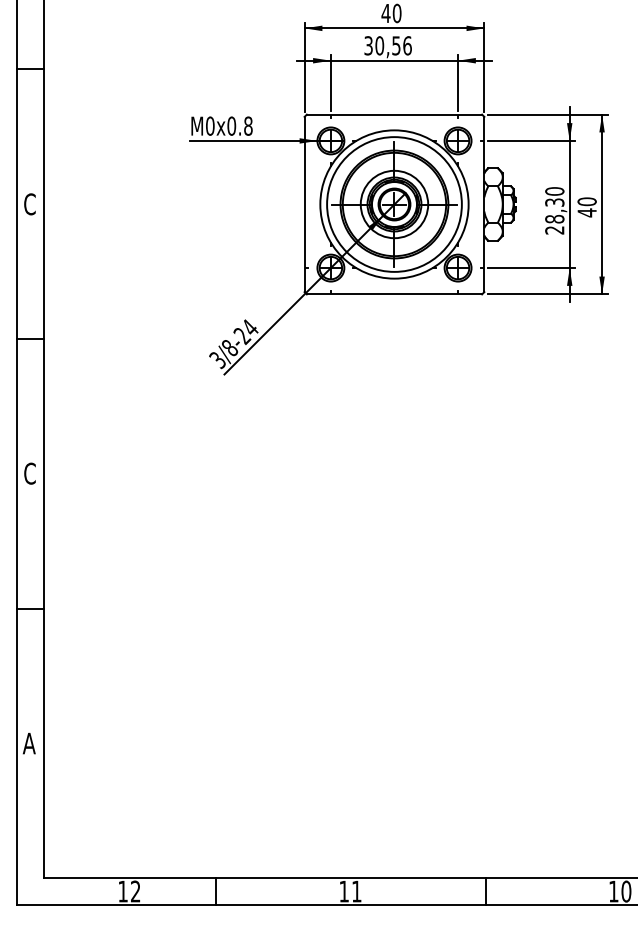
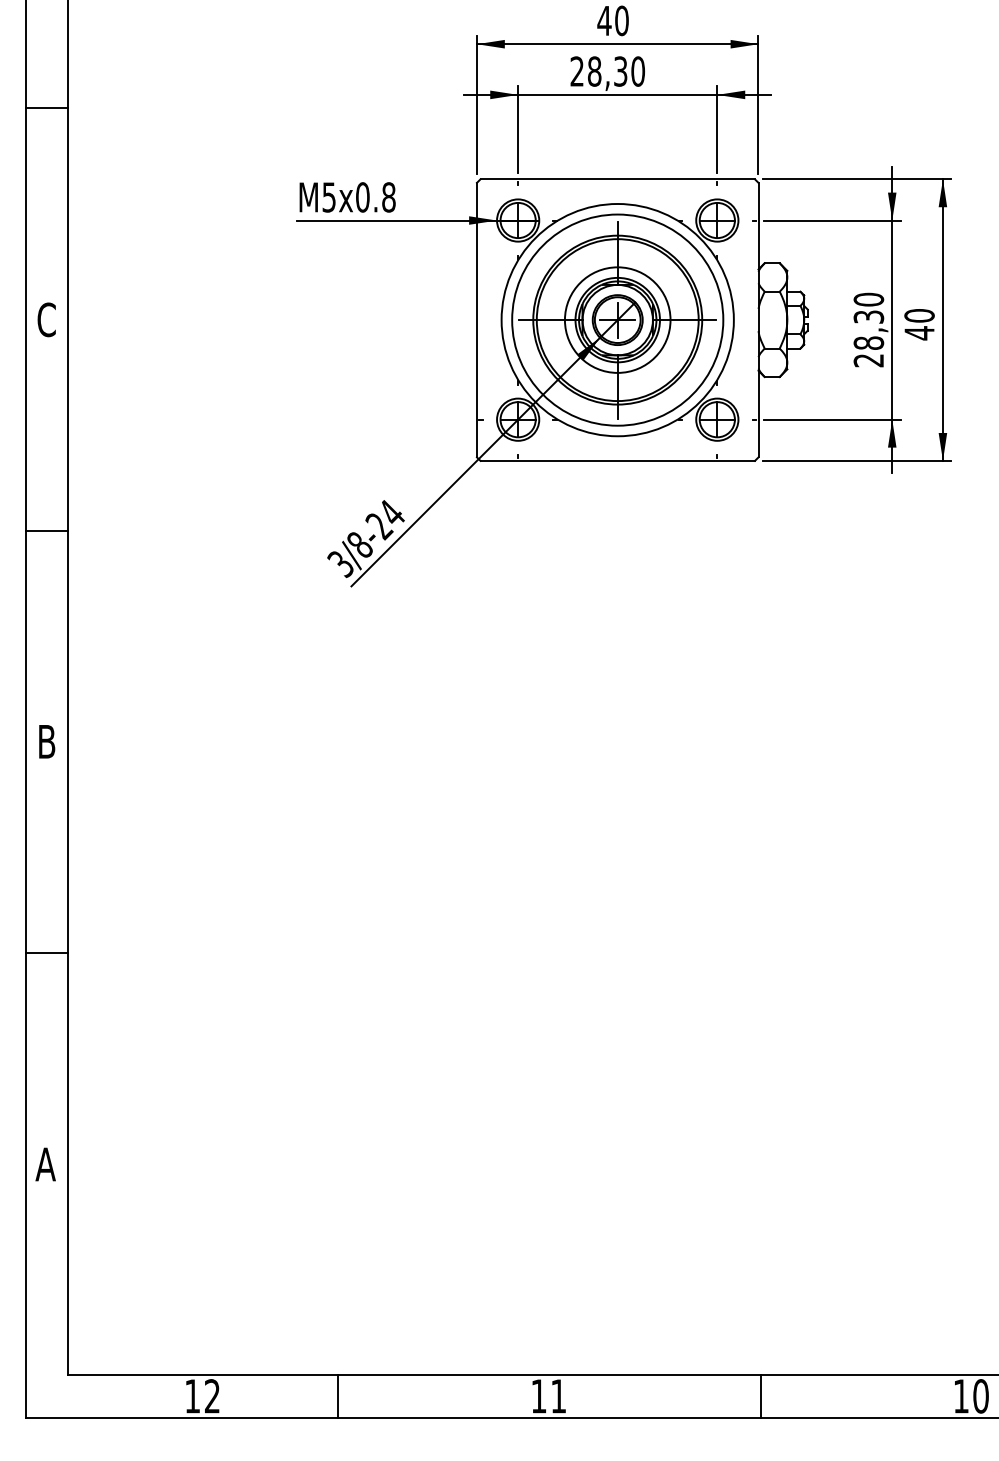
text: (387, 45) -> (606, 71), 30,56 -> 28,30
text: (210, 125) -> (329, 196), M0x0.8 -> M5x0.8
text: (29, 473) -> (46, 741), C -> B

